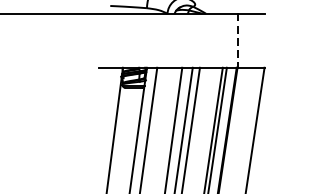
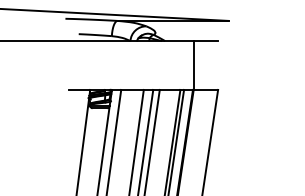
line: (237, 41) -> (193, 66), dashed -> solid

